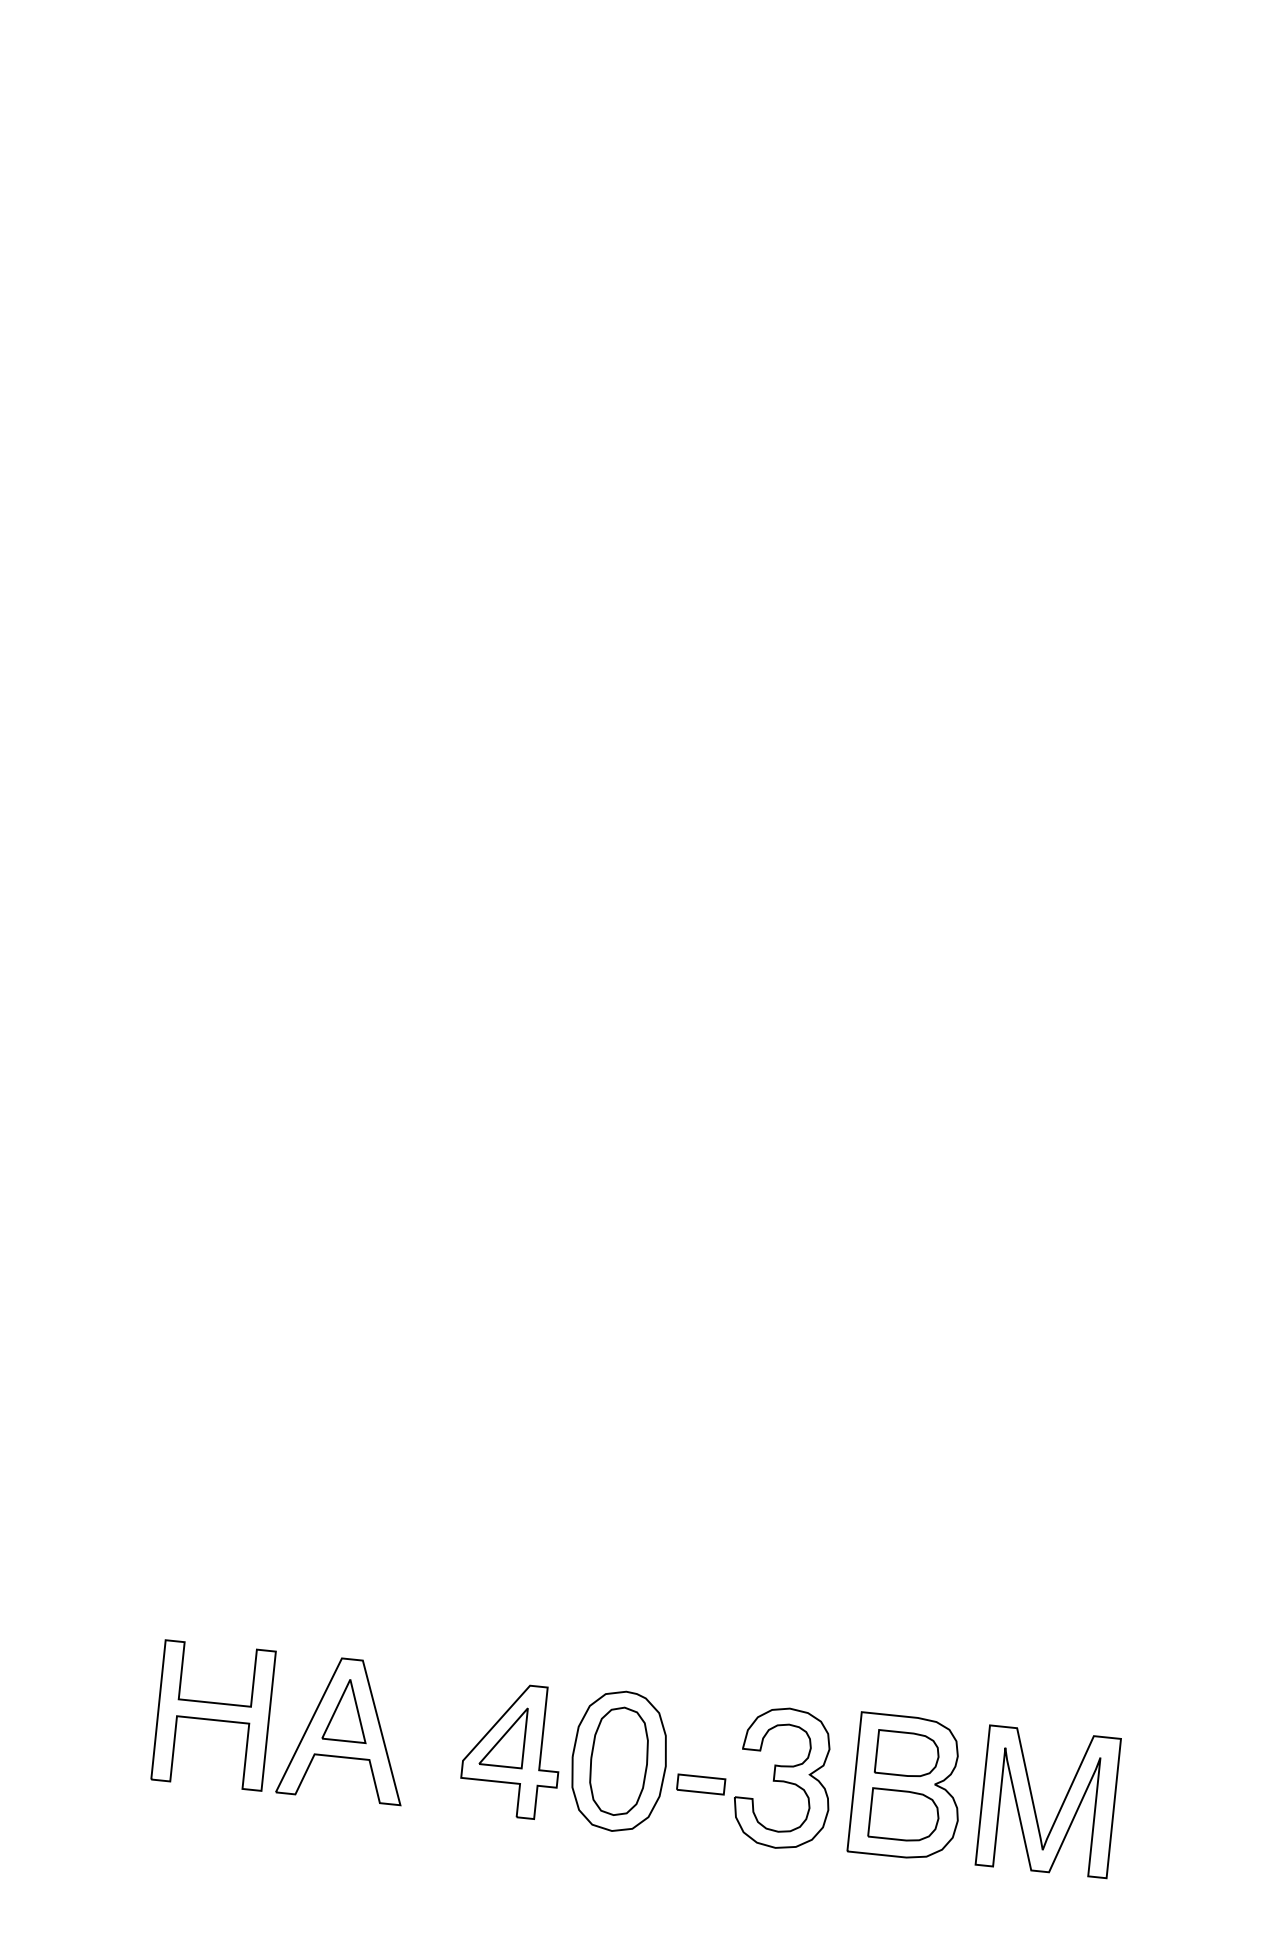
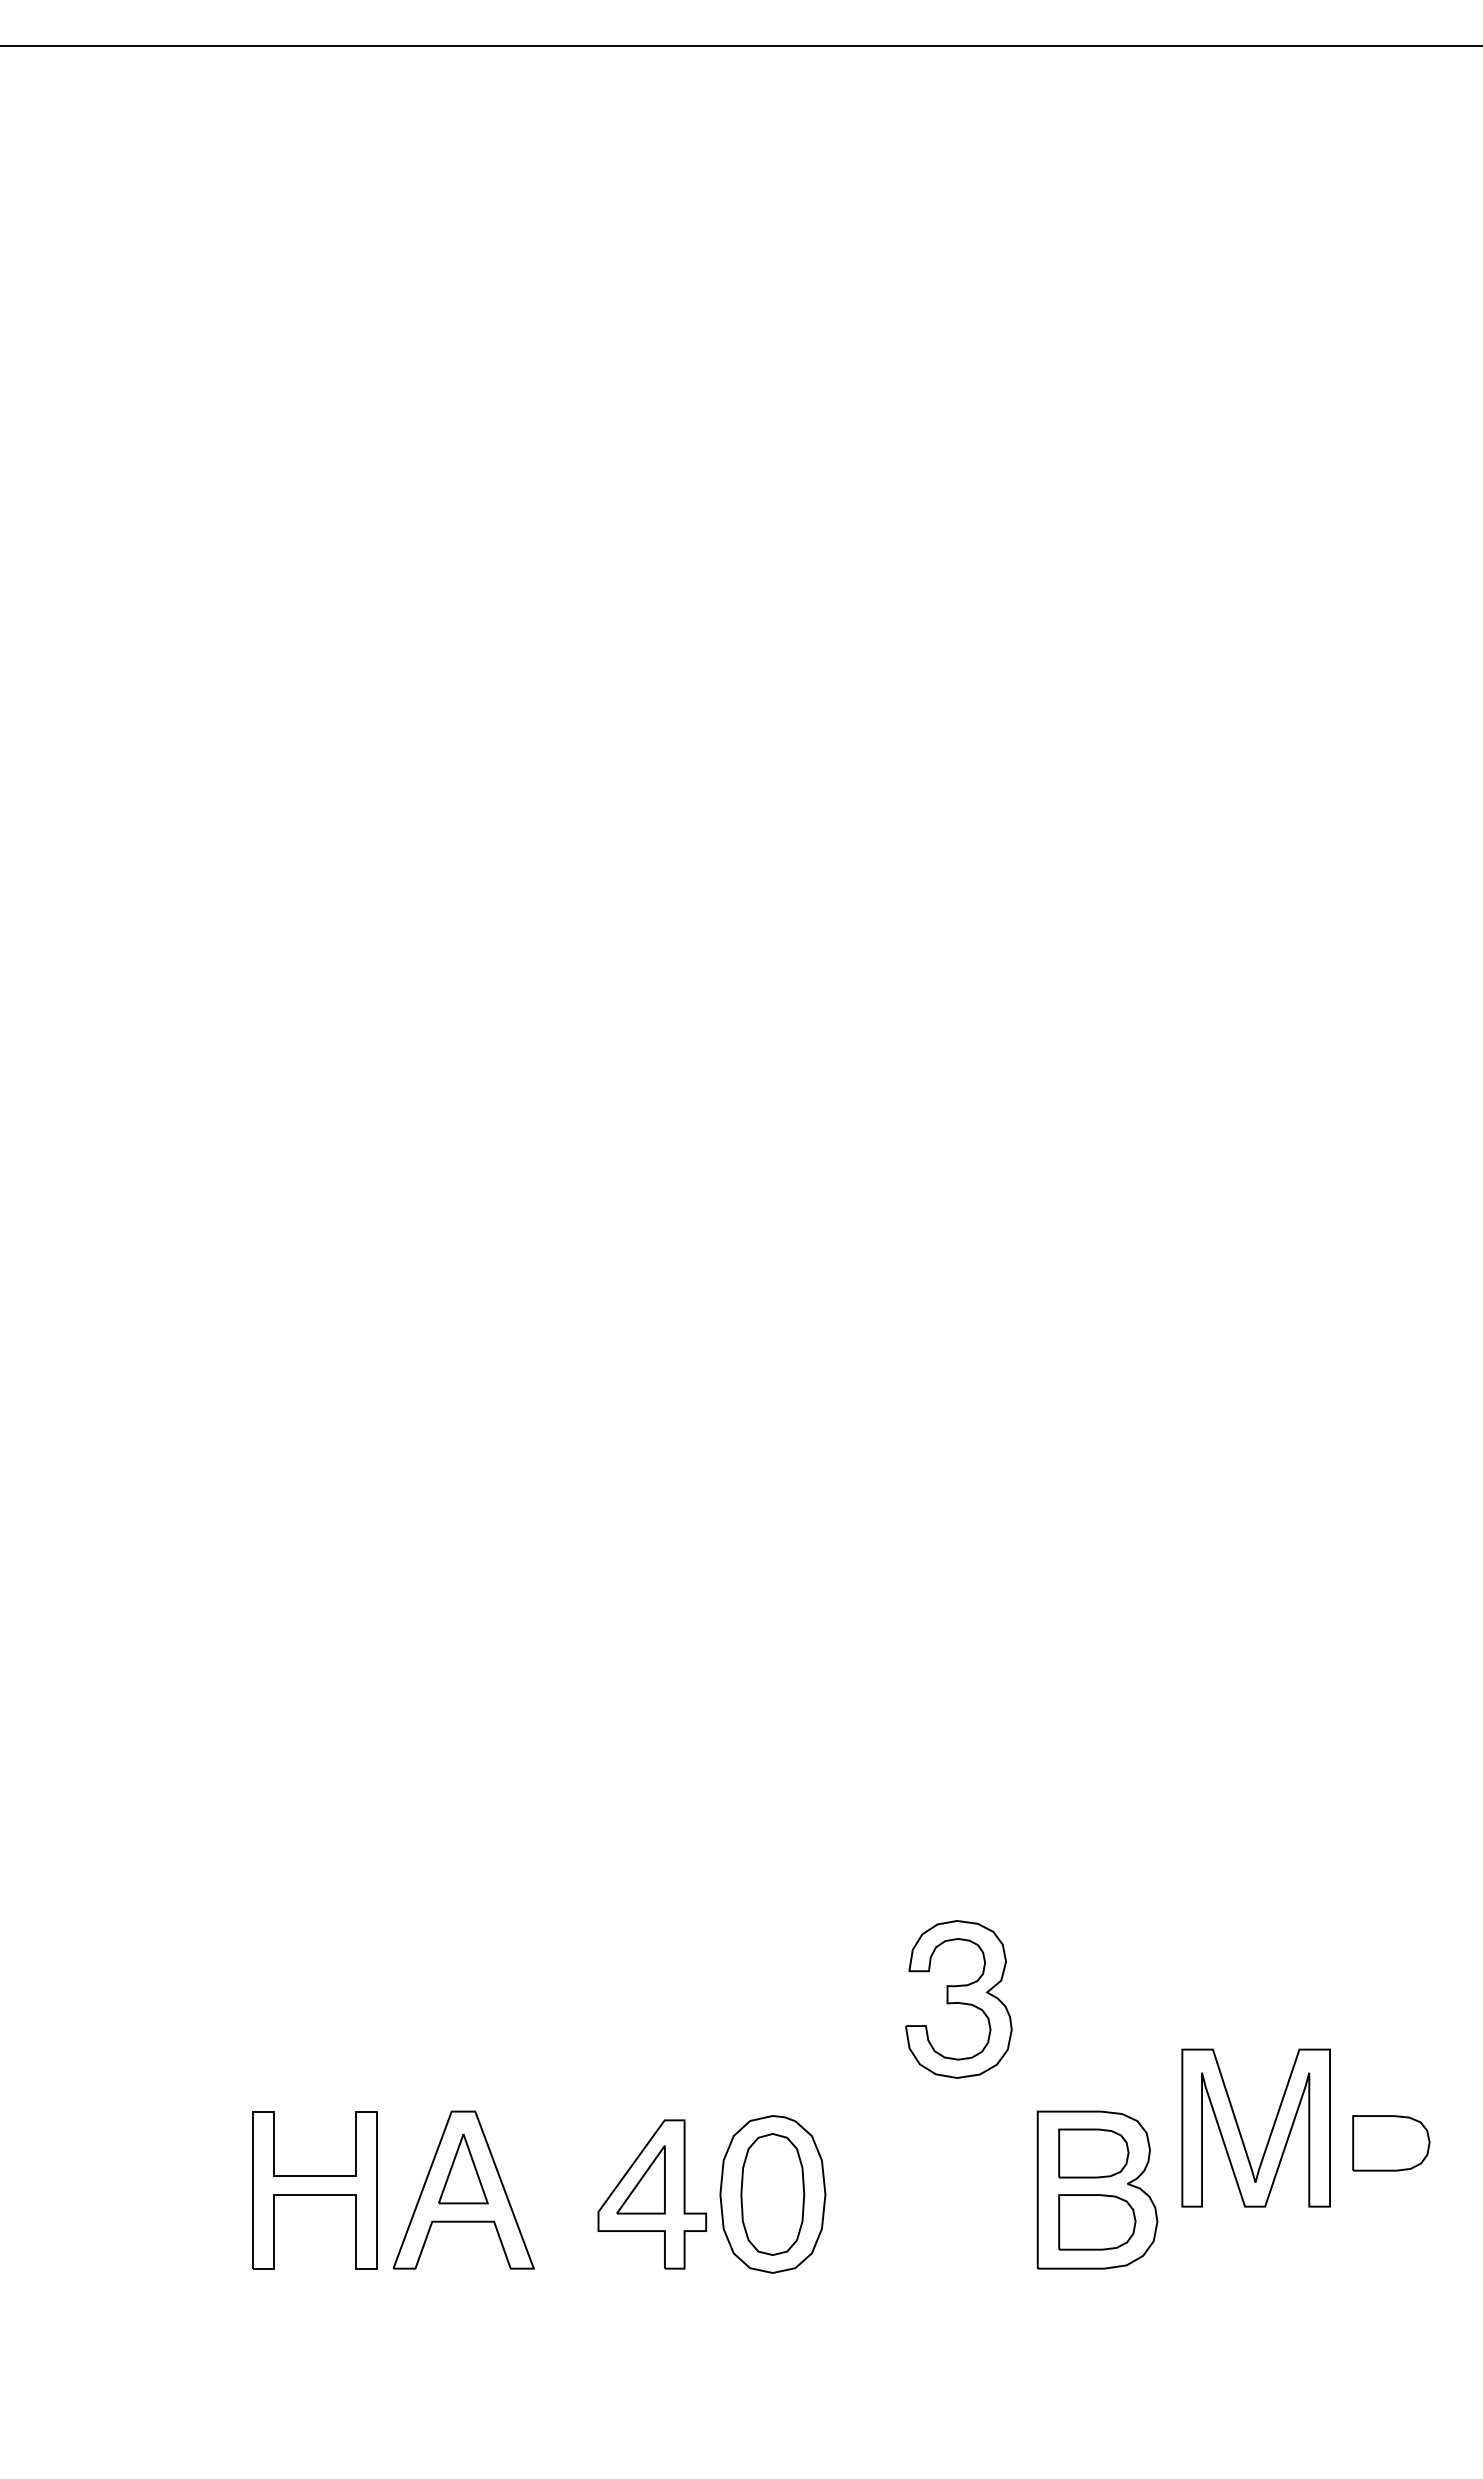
part: (1172, 1772) -> (1391, 2143), added
part: (783, 1778) -> (958, 1999), moved
part: (700, 1784) -> (866, 2210), removed
part: (1034, 1802) -> (1240, 2130), moved

